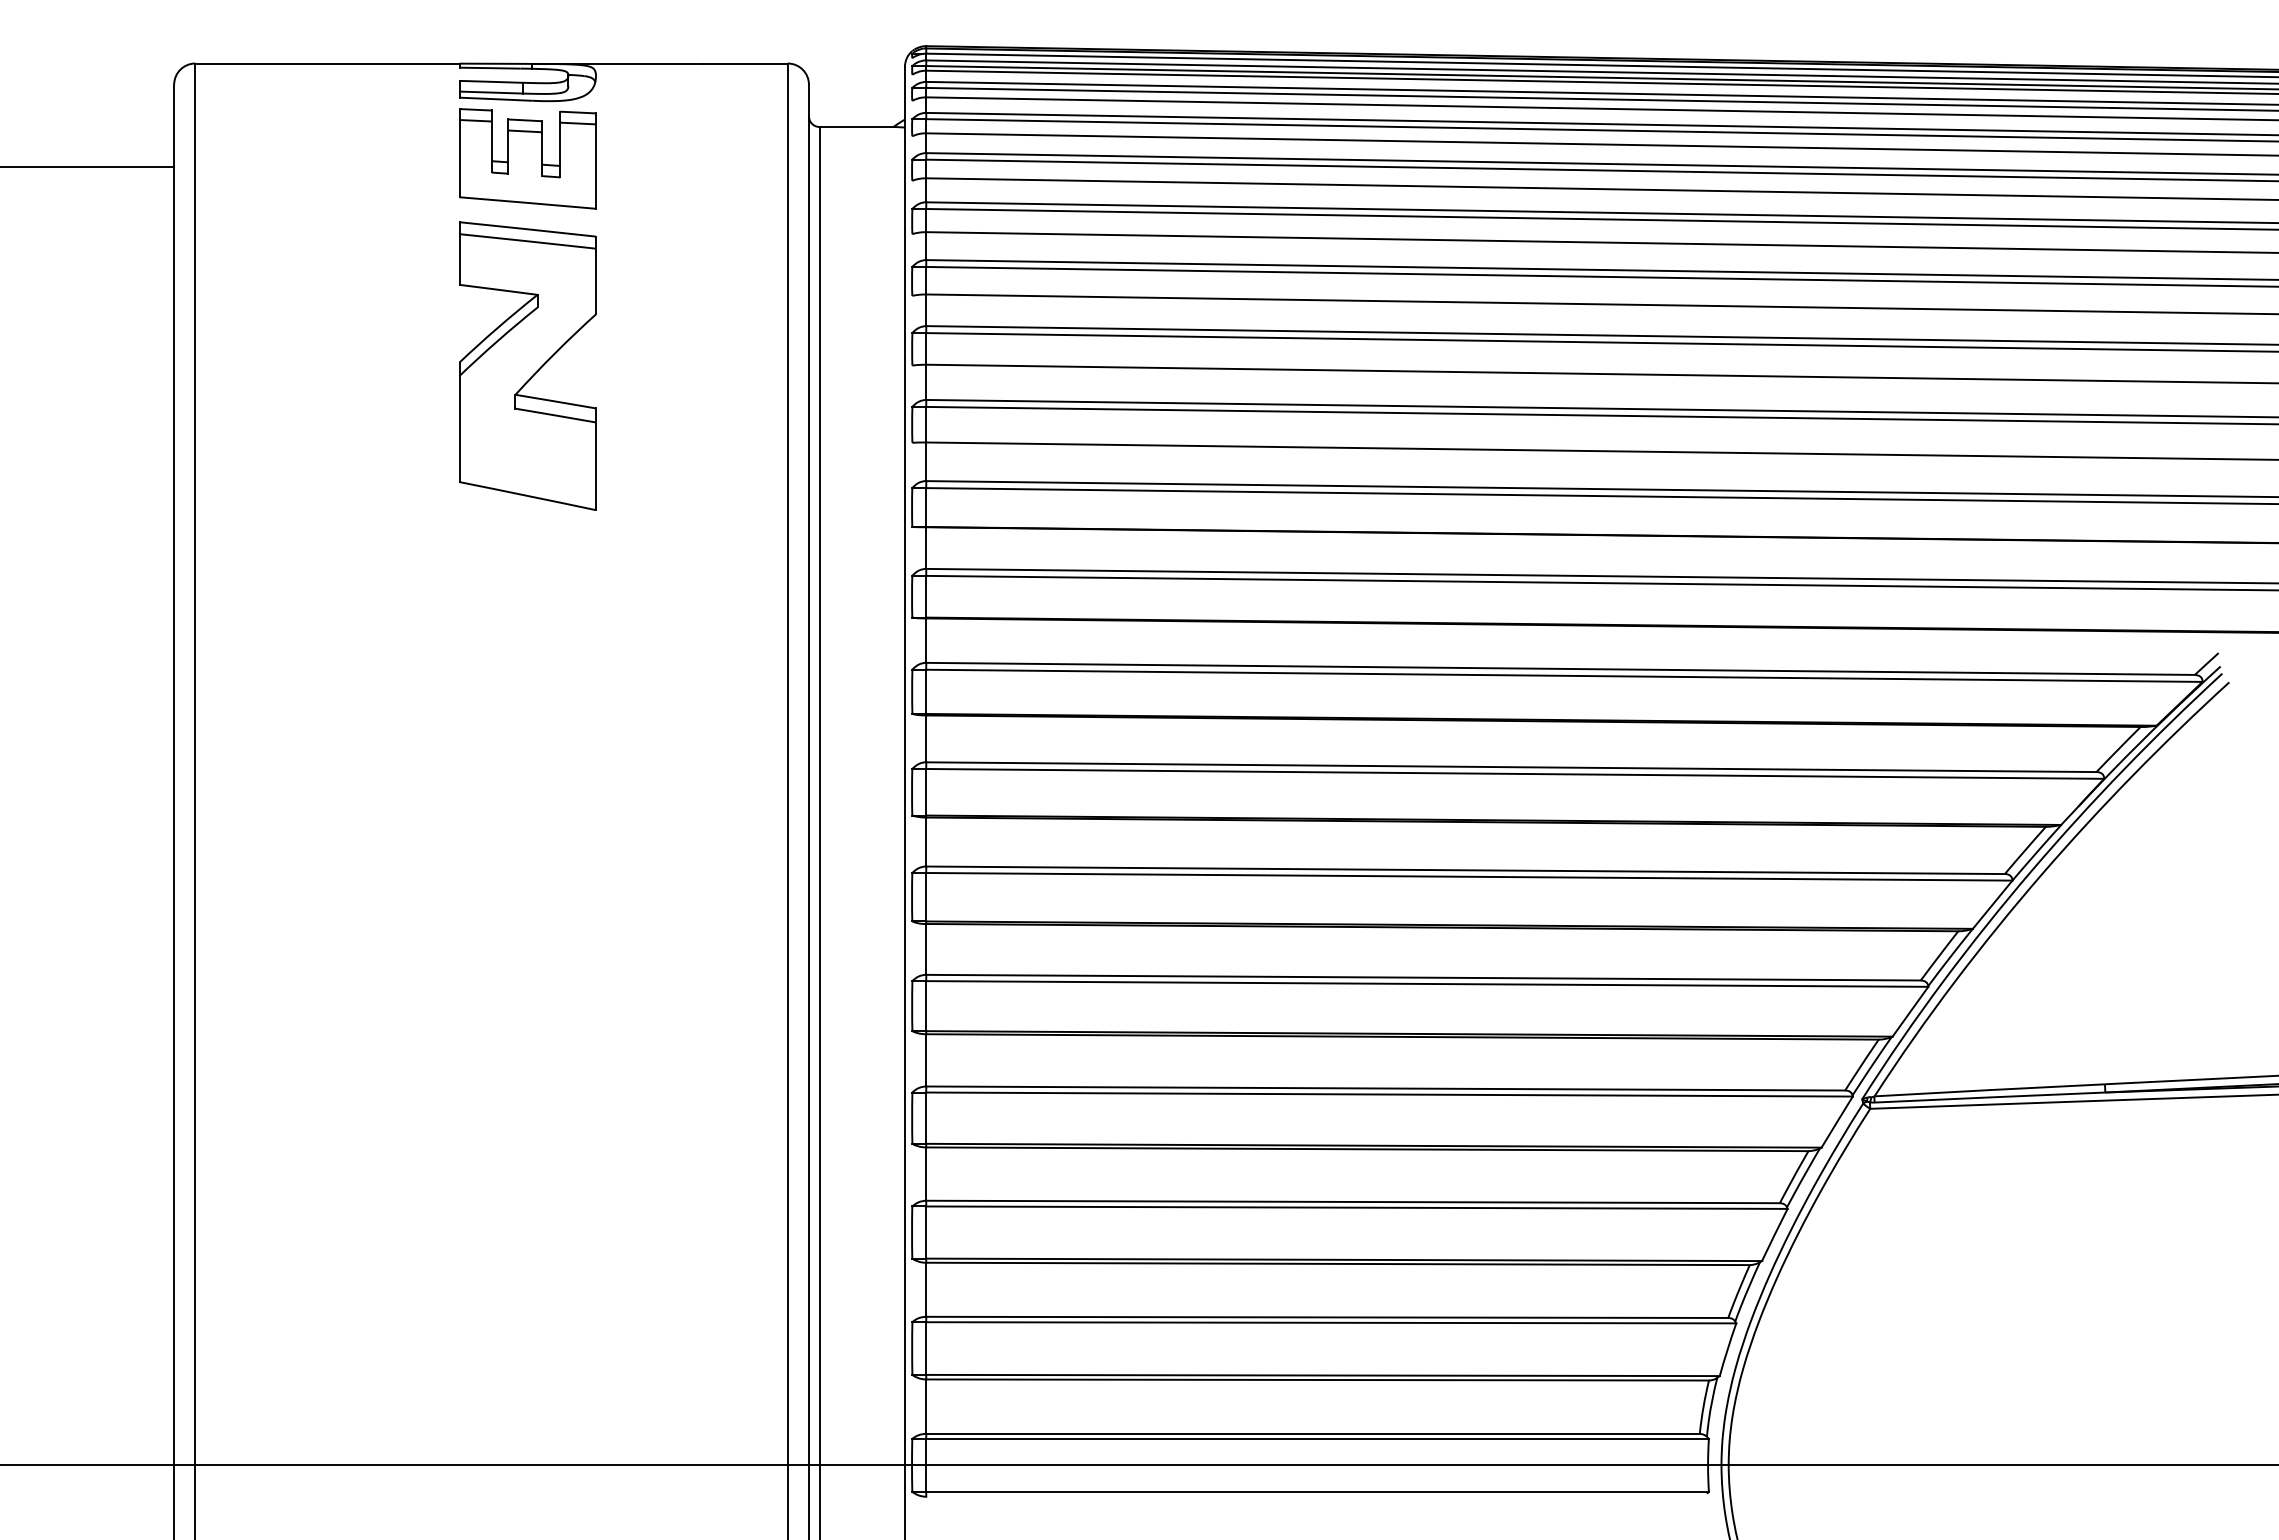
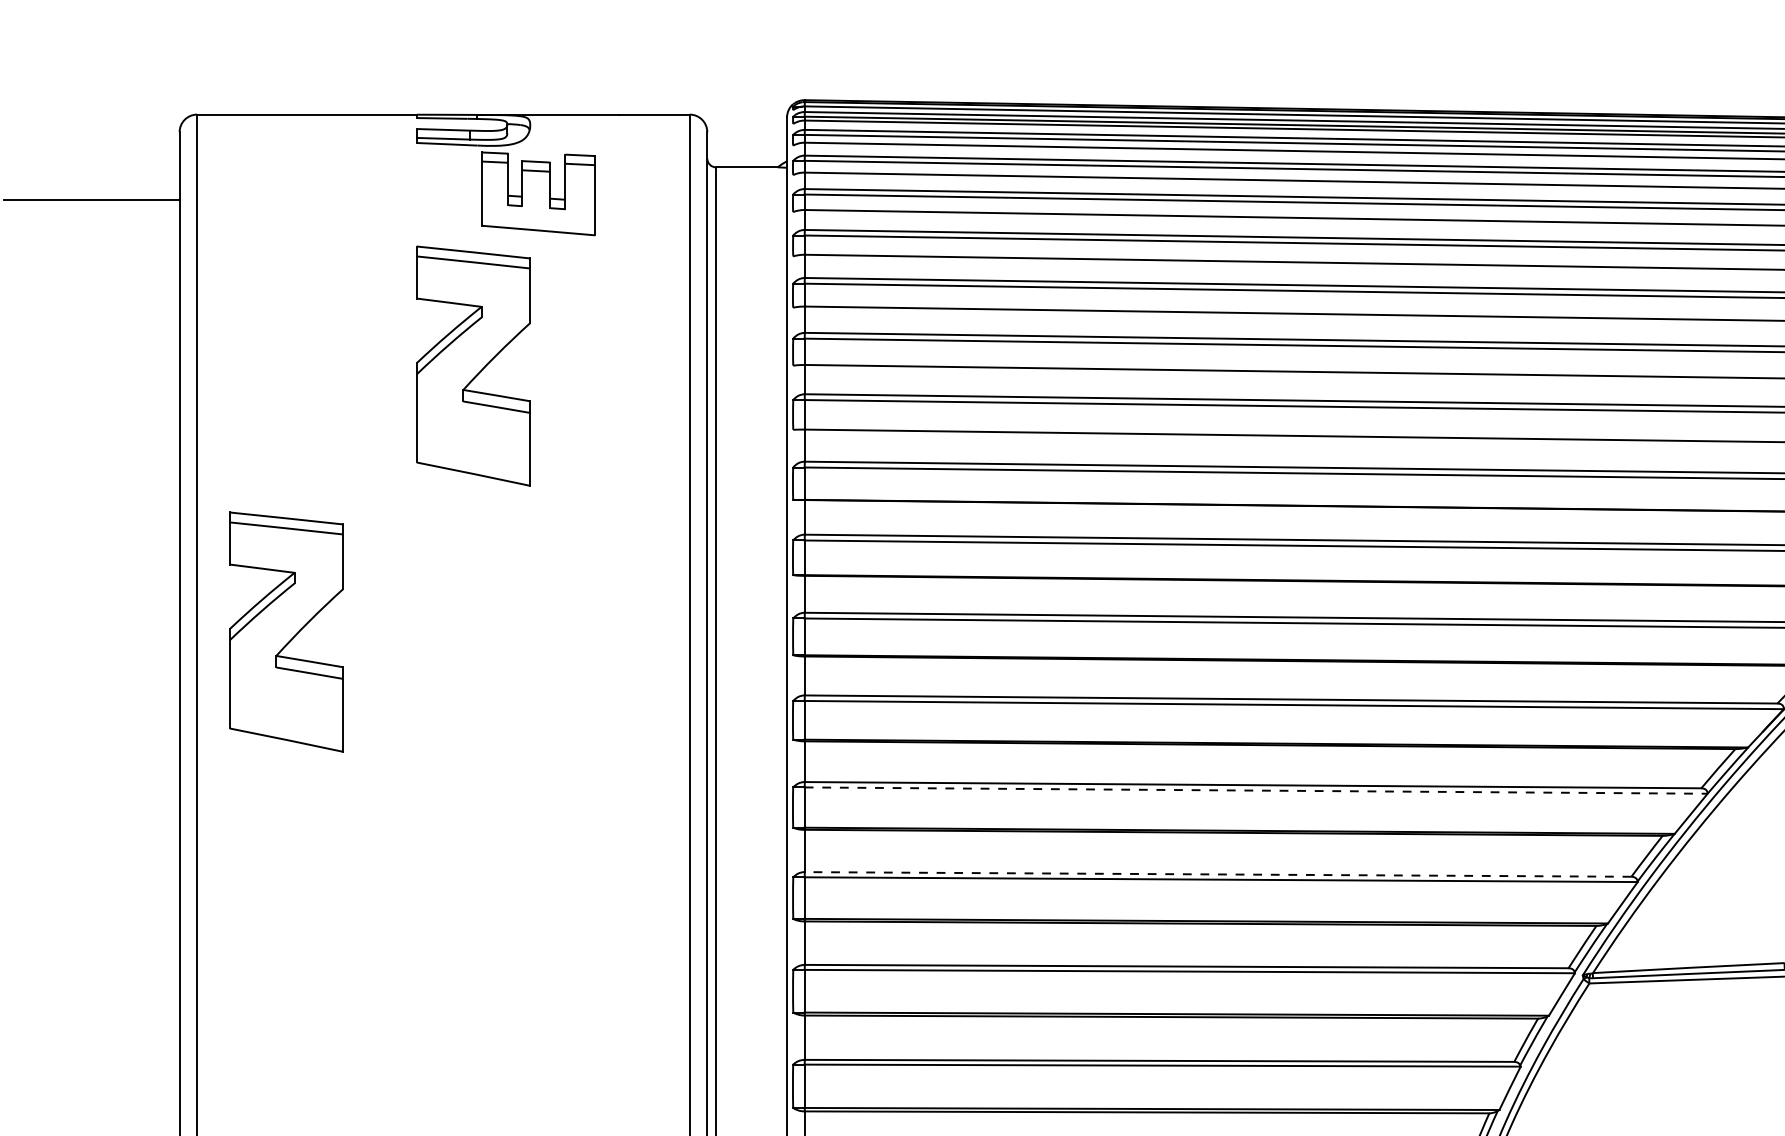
part: (527, 158) -> (538, 193), moved
part: (302, 685) -> (286, 631), added
line: (1469, 876) -> (1256, 790), solid -> dashed
line: (1423, 977) -> (1218, 874), solid -> dashed

